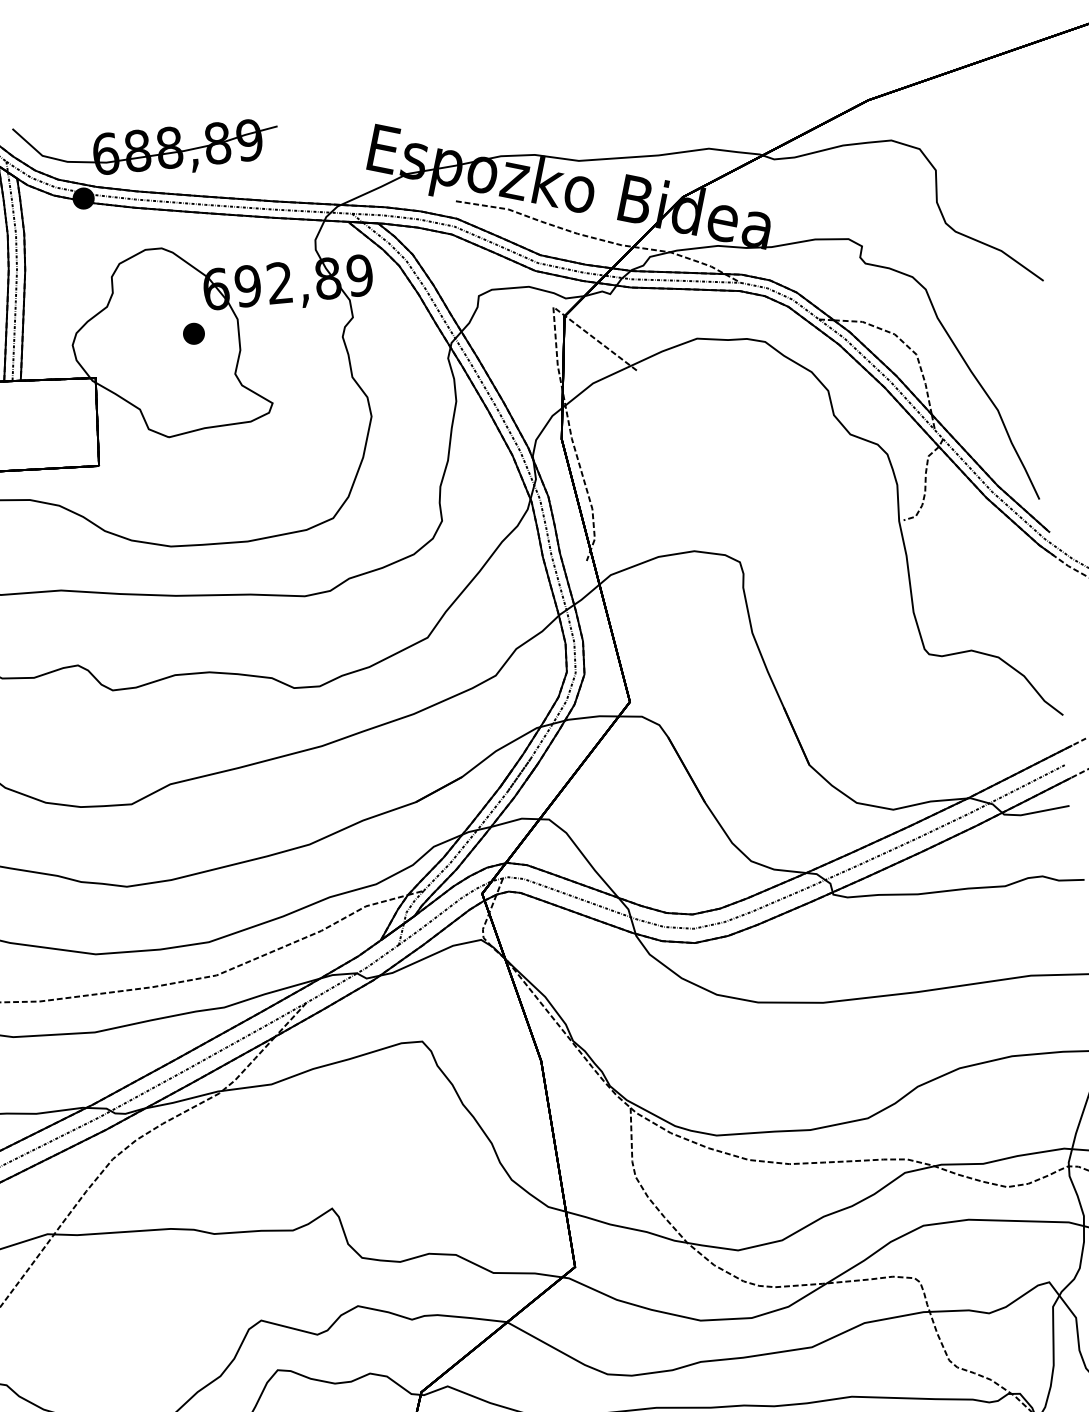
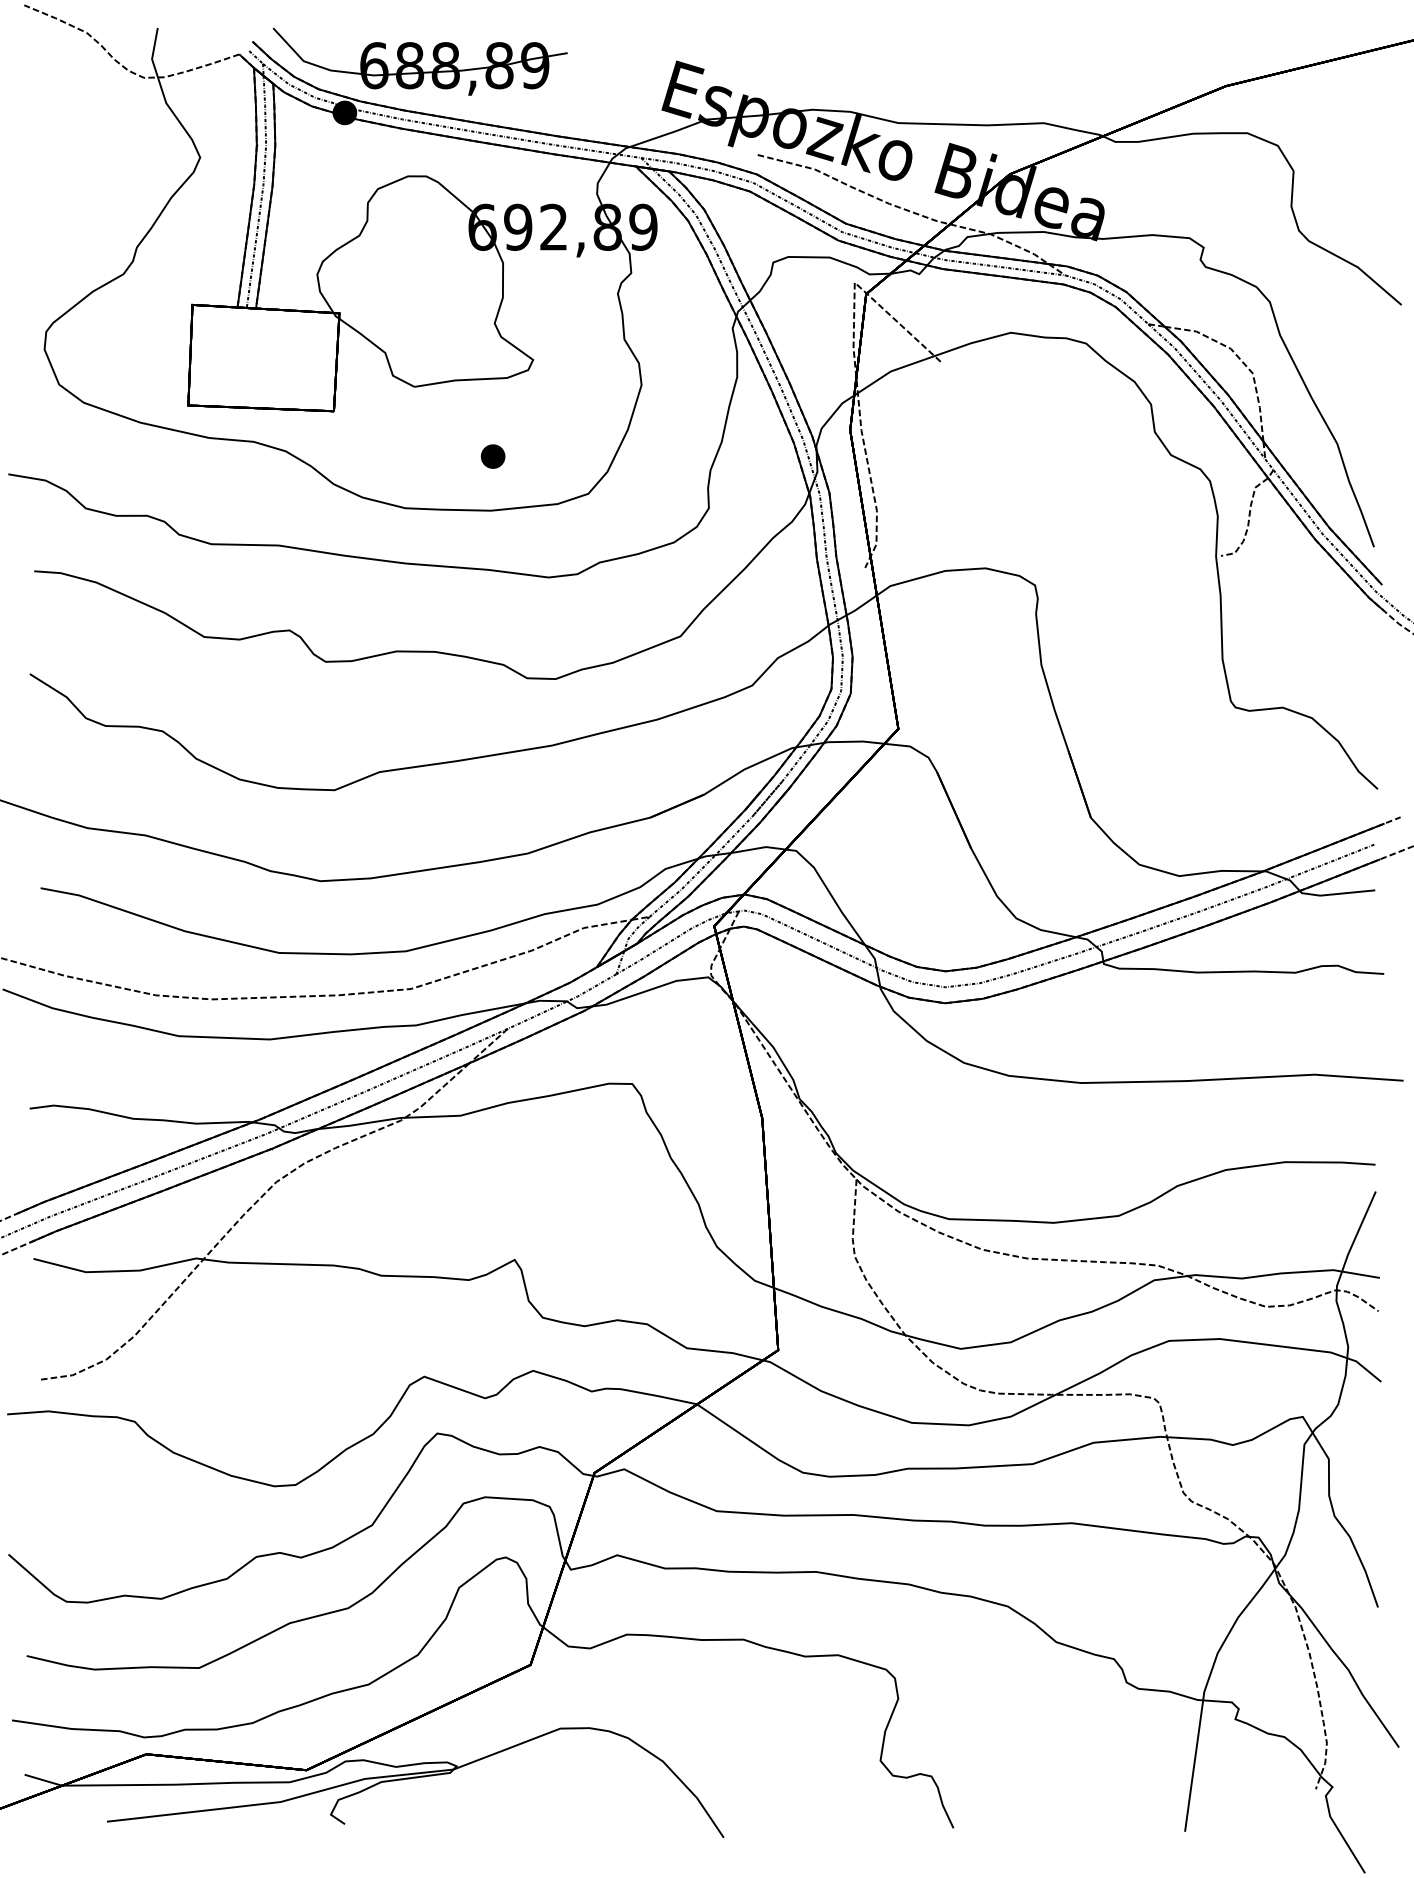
part: (194, 333) -> (493, 456), moved

